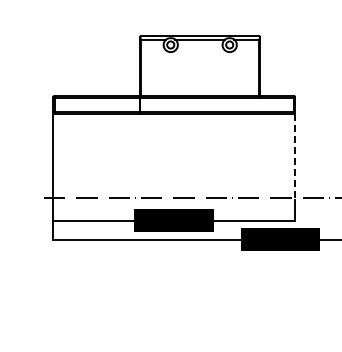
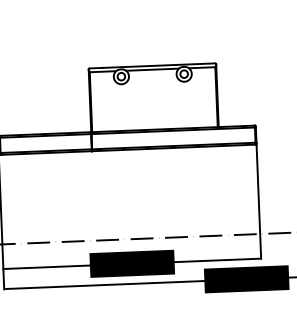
line: (294, 154) -> (257, 188), dashed -> solid

